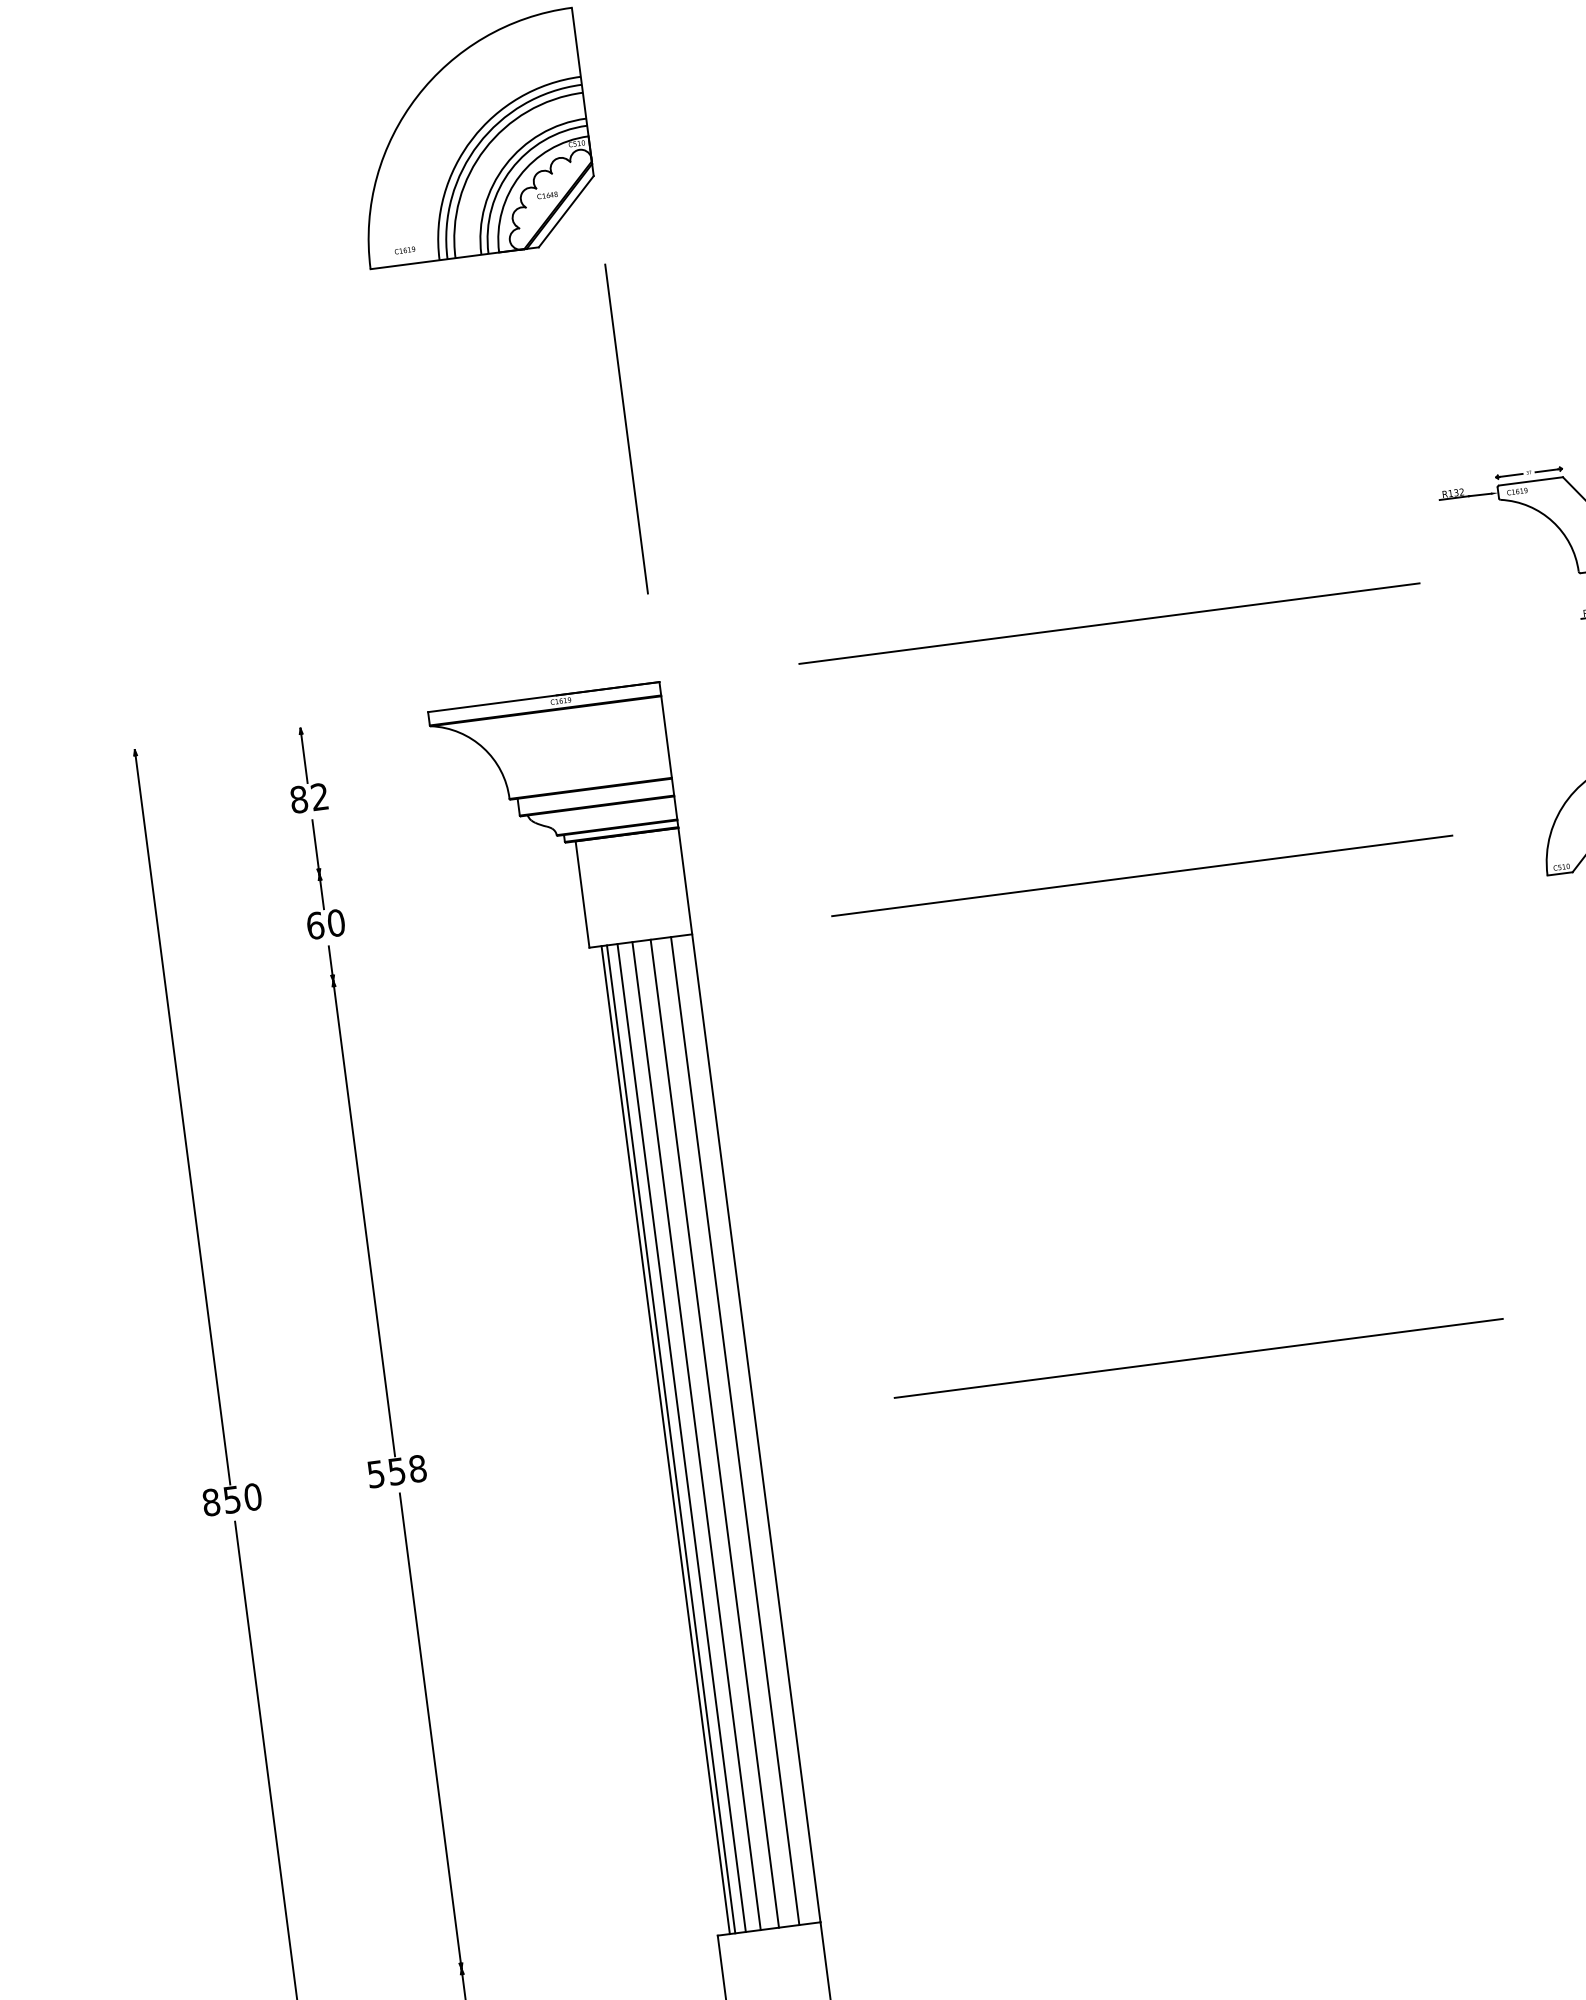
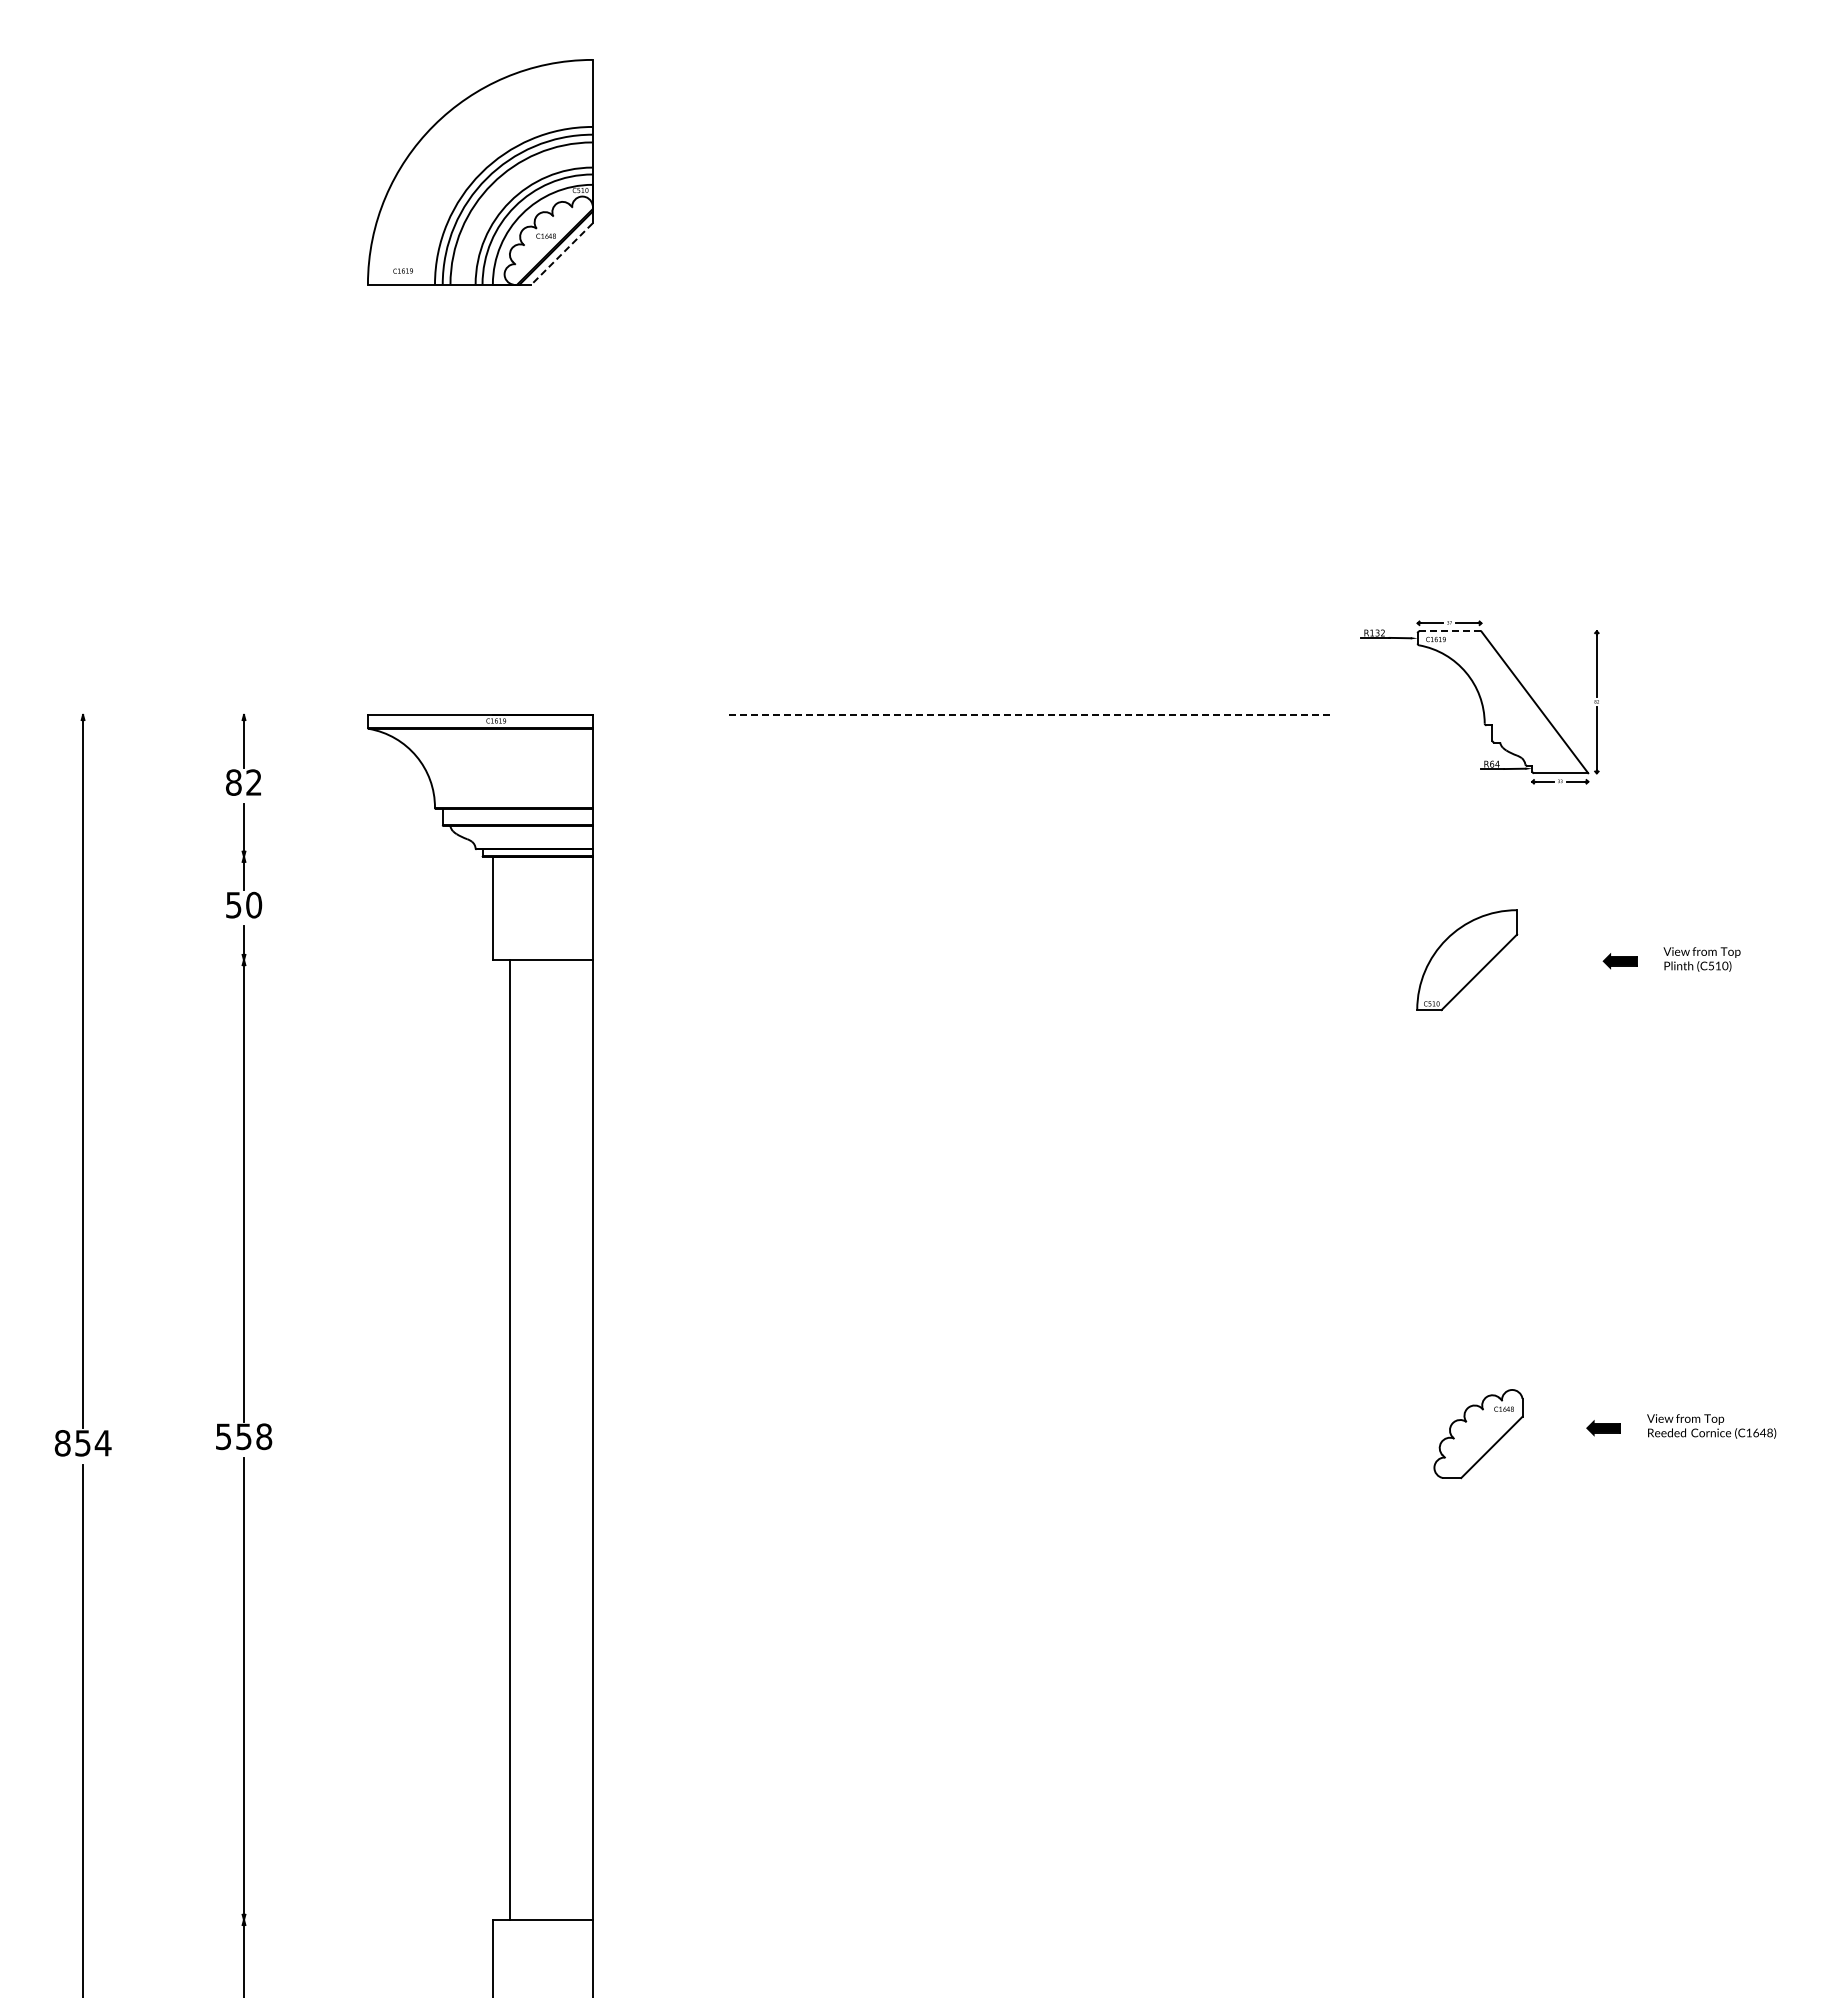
line: (565, 212) -> (561, 254), solid -> dashed
line: (626, 428) -> (592, 468), removed
line: (1531, 481) -> (1450, 631), solid -> dashed
line: (1110, 624) -> (1030, 715), solid -> dashed
line: (1141, 876) -> (1029, 960), removed
text: (315, 925) -> (233, 904), 60 -> 50
line: (1198, 1358) -> (1023, 1428), removed
line: (735, 1430) -> (572, 1439), removed
line: (714, 1433) -> (552, 1439), removed
line: (696, 1435) -> (534, 1439), removed
line: (681, 1437) -> (520, 1439), removed
line: (665, 1439) -> (504, 1439), removed
text: (252, 1497) -> (102, 1443), 850 -> 854

